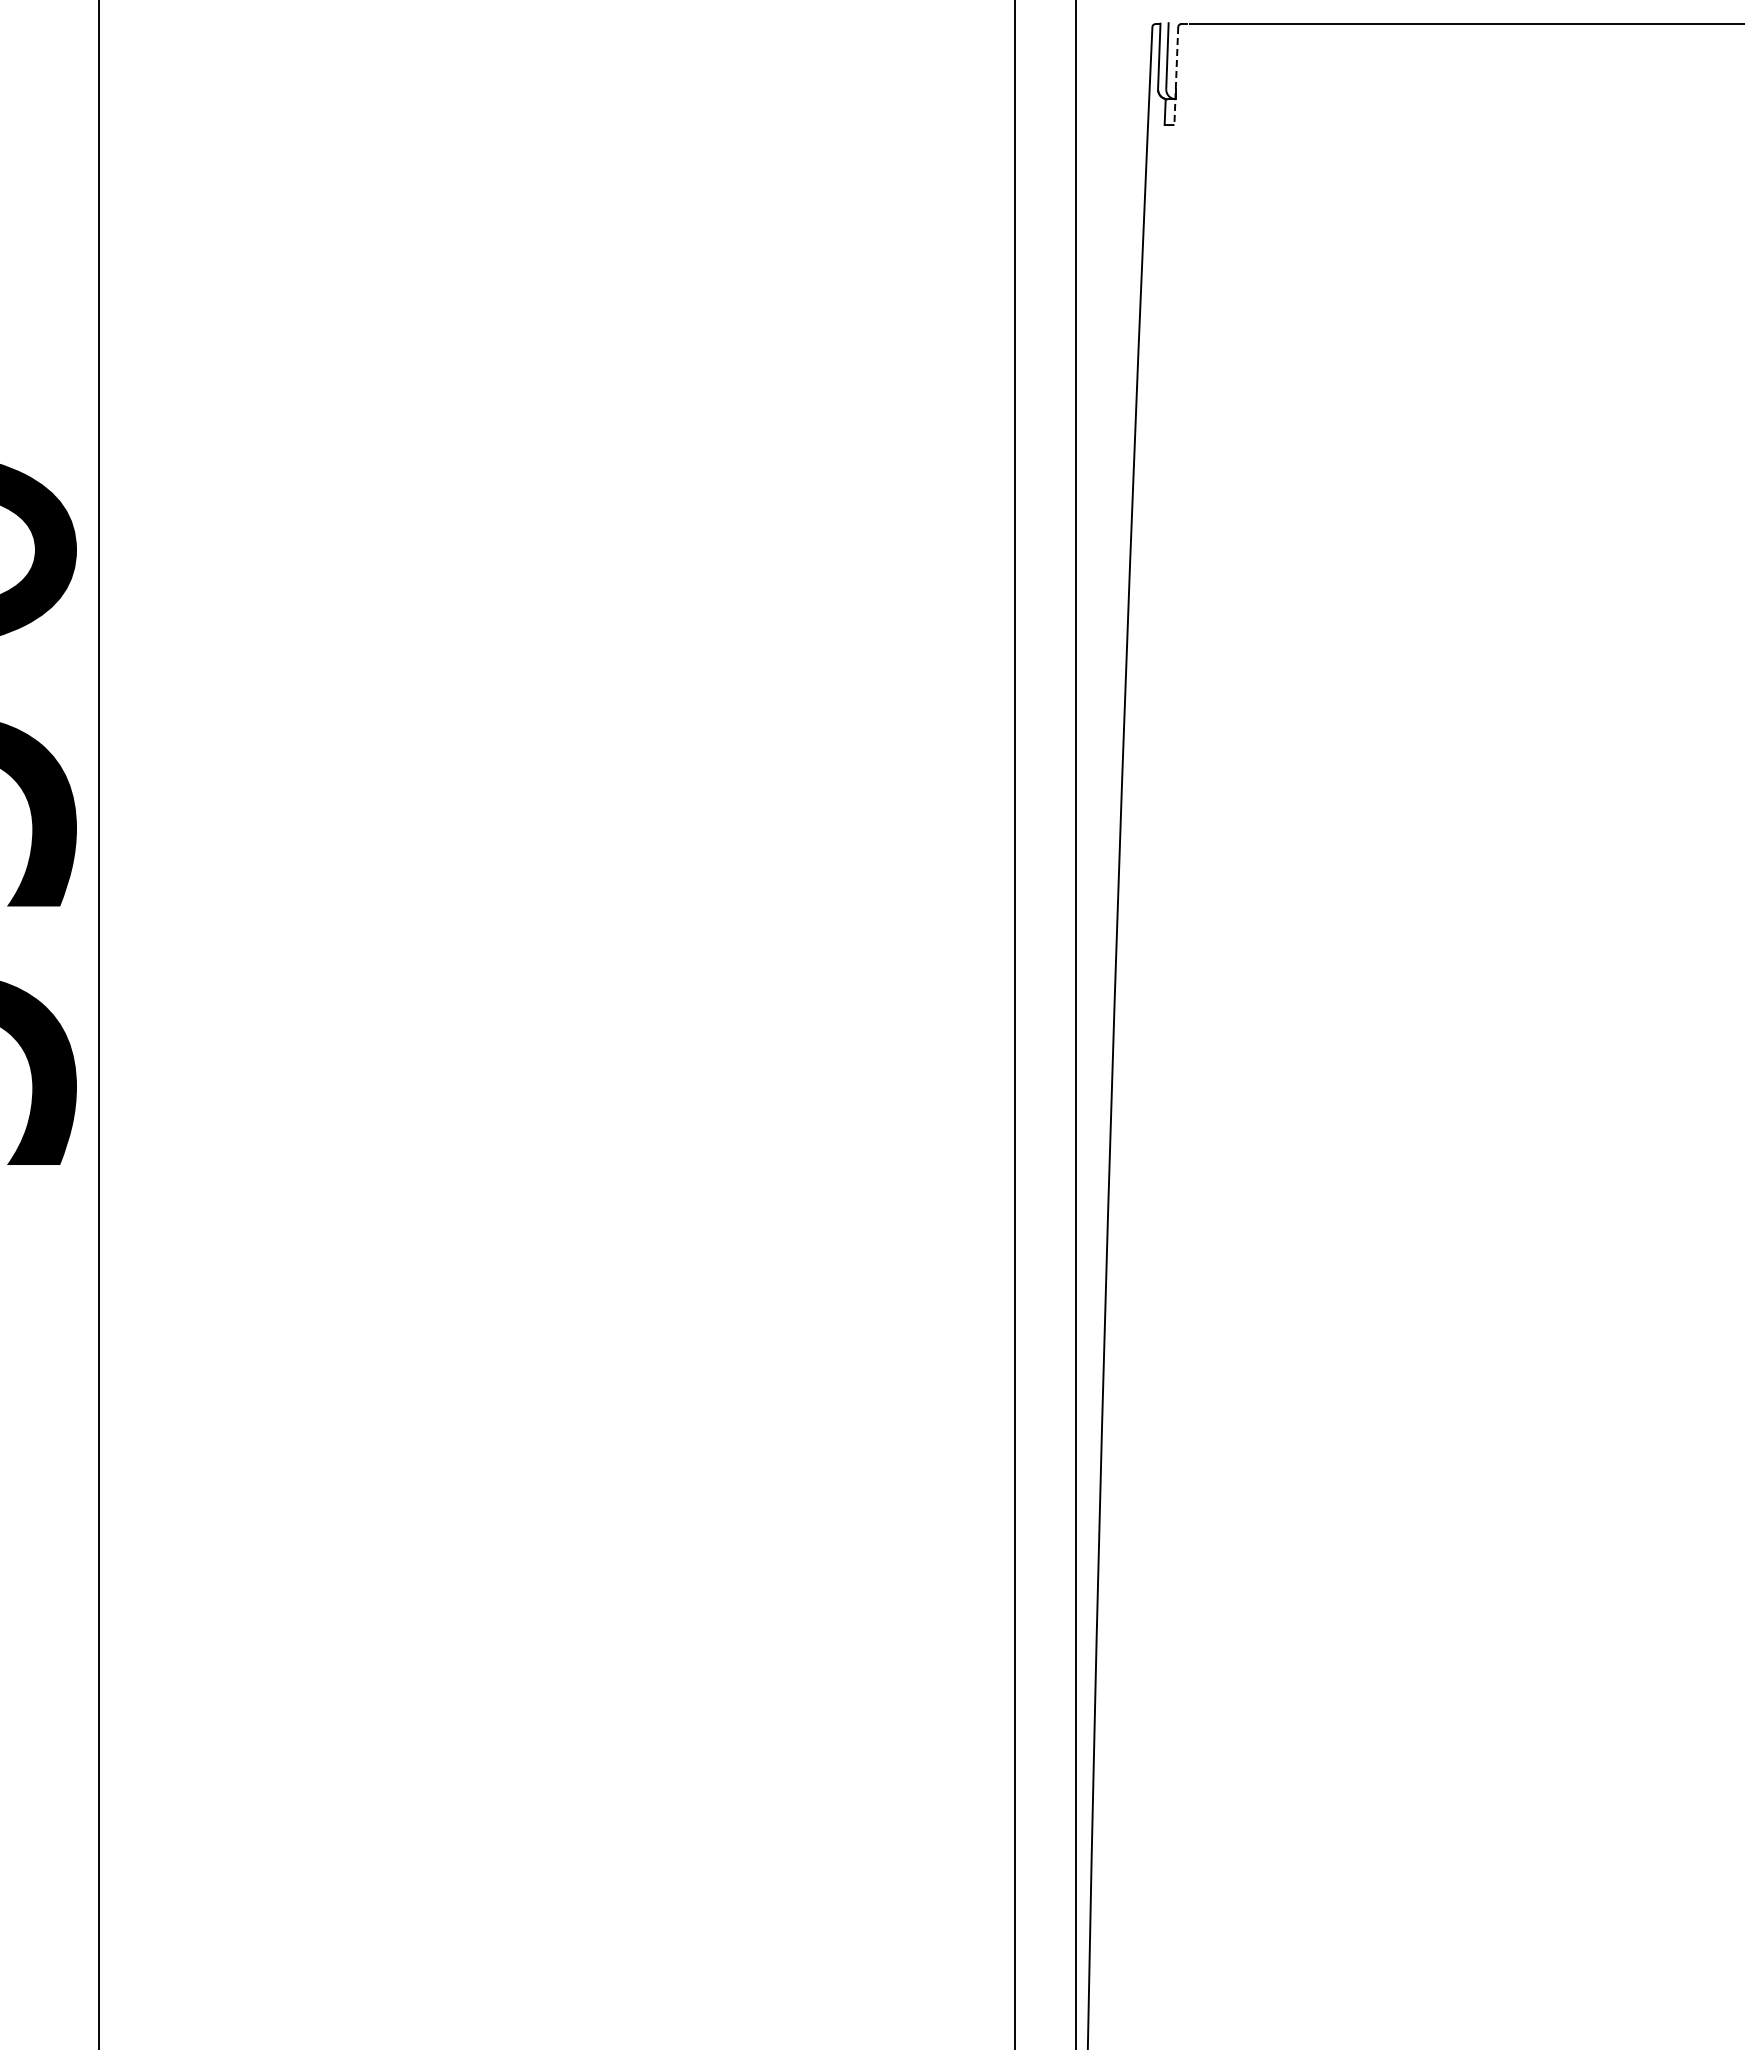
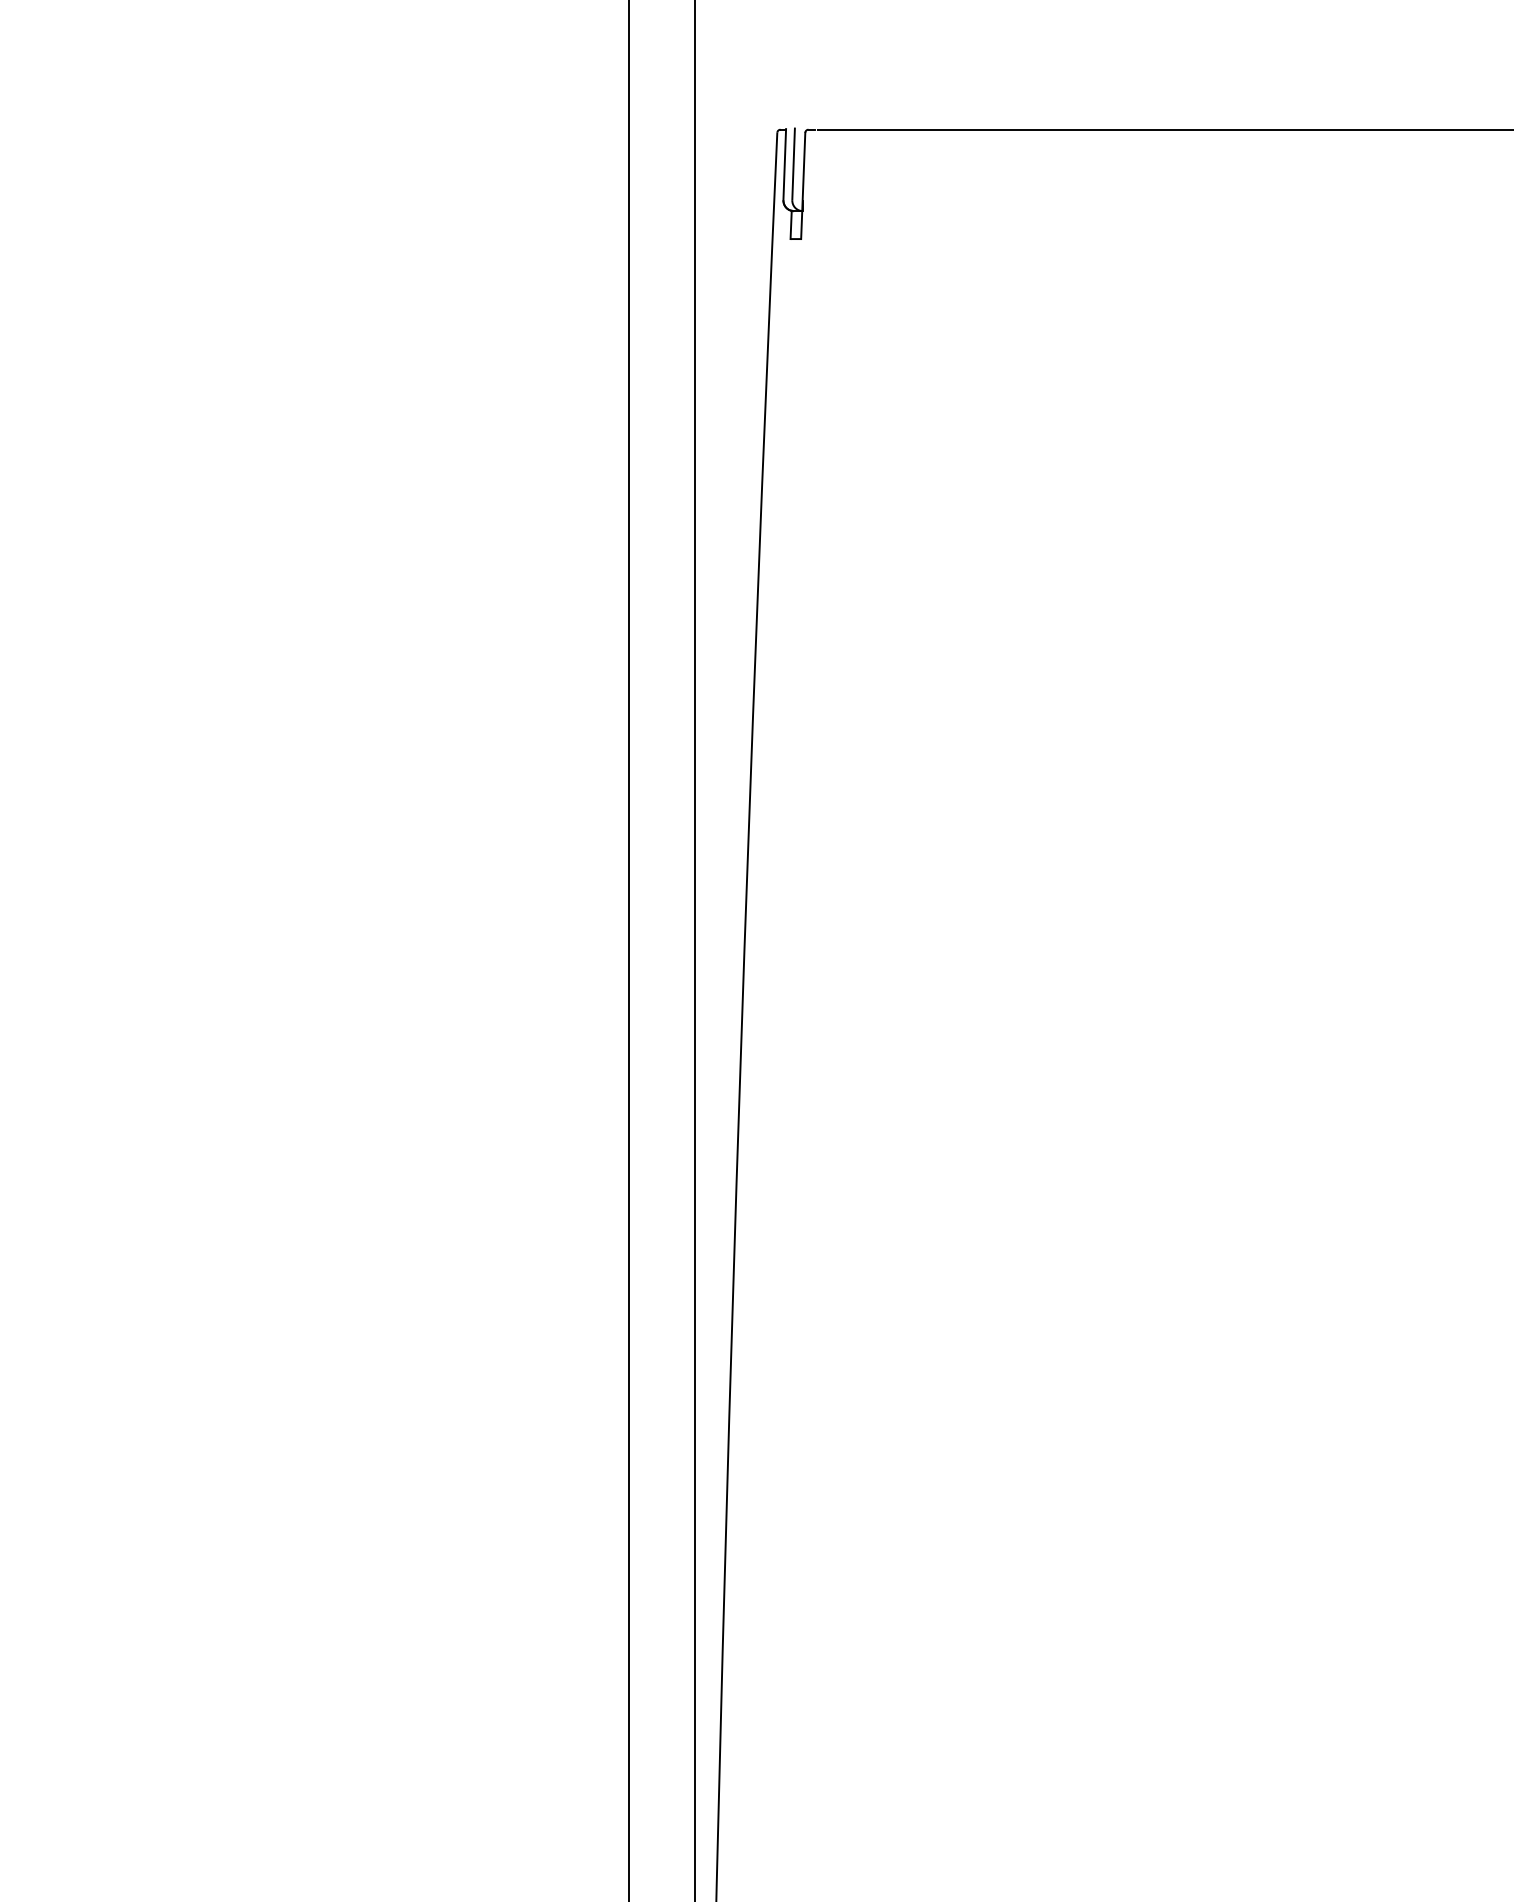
line: (1176, 76) -> (803, 186), dashed -> solid

